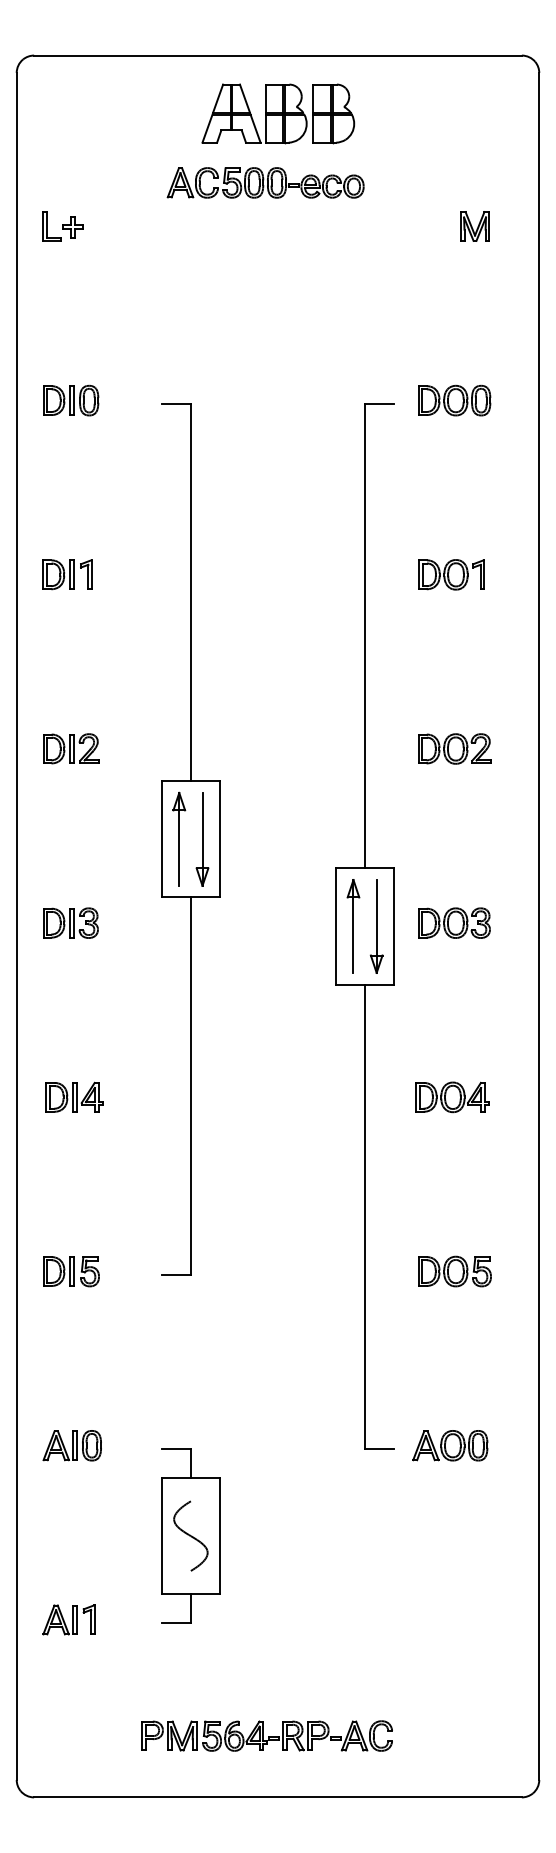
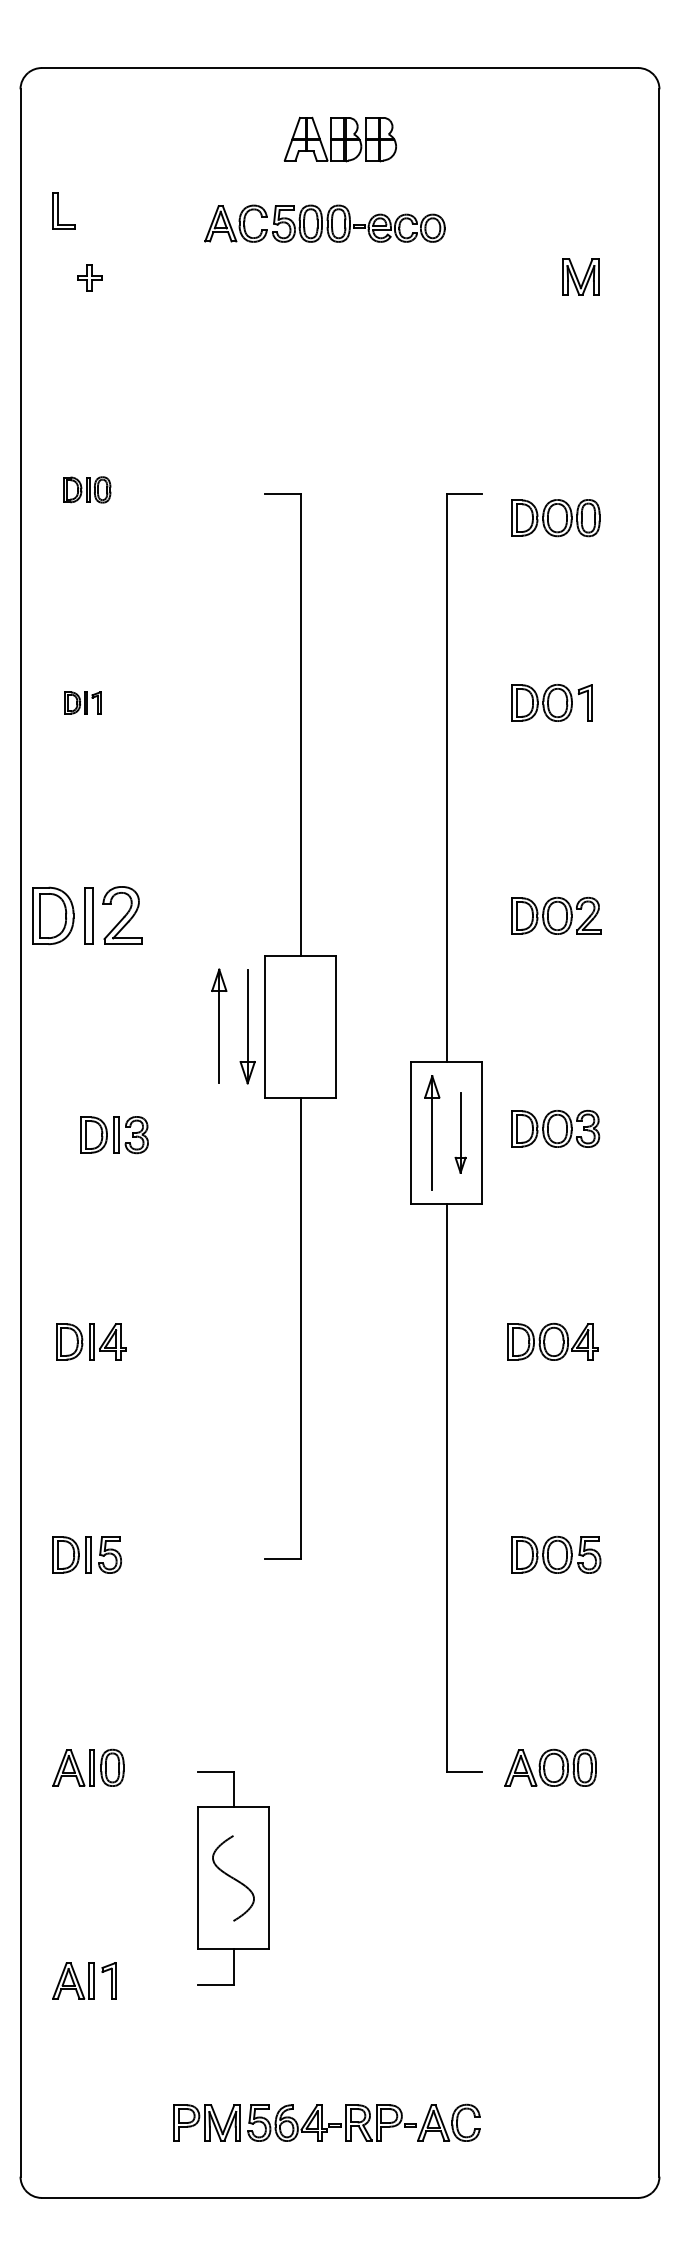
part: (278, 113) -> (340, 138), size x0.6
part: (51, 226) -> (63, 211), moved
part: (71, 400) -> (87, 489), size x0.7
part: (454, 400) -> (555, 517), moved
part: (67, 574) -> (82, 702), size x0.6
part: (71, 748) -> (87, 915), size x1.6
part: (190, 839) -> (300, 1026), moved
part: (70, 922) -> (114, 1134), moved
part: (376, 926) -> (460, 1133), size x0.7

